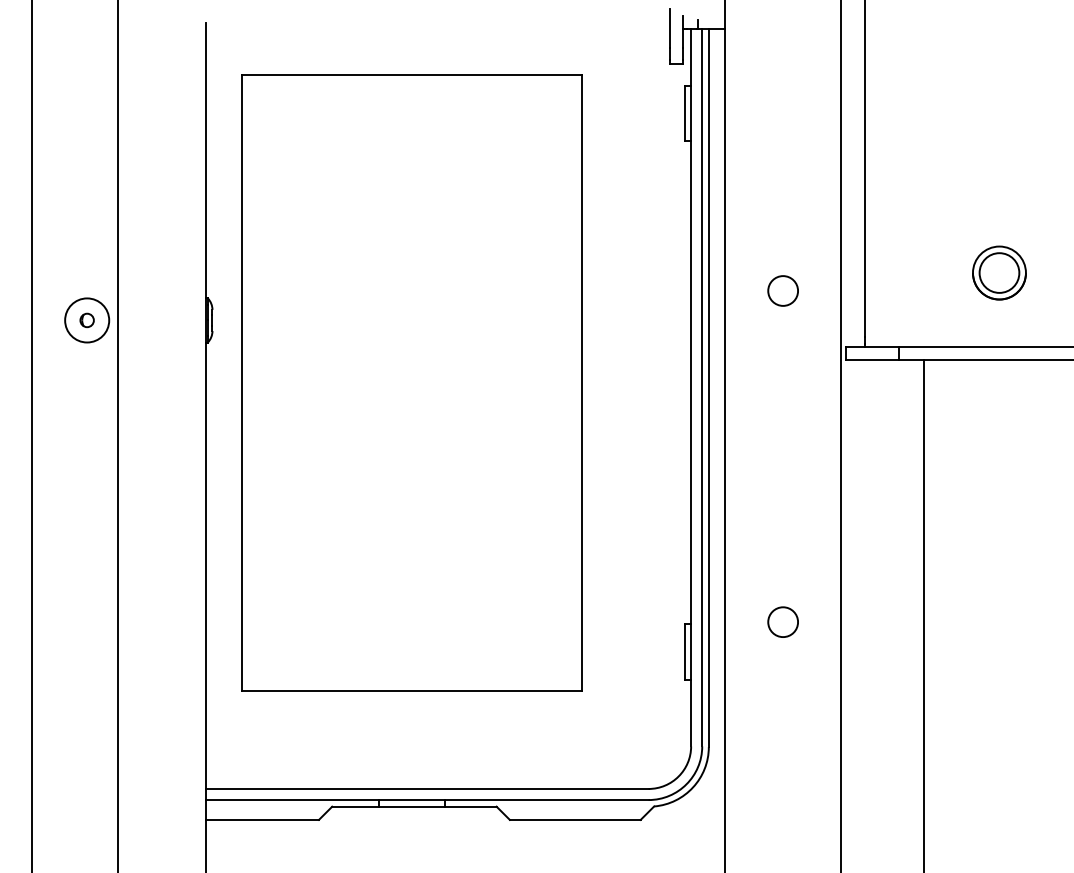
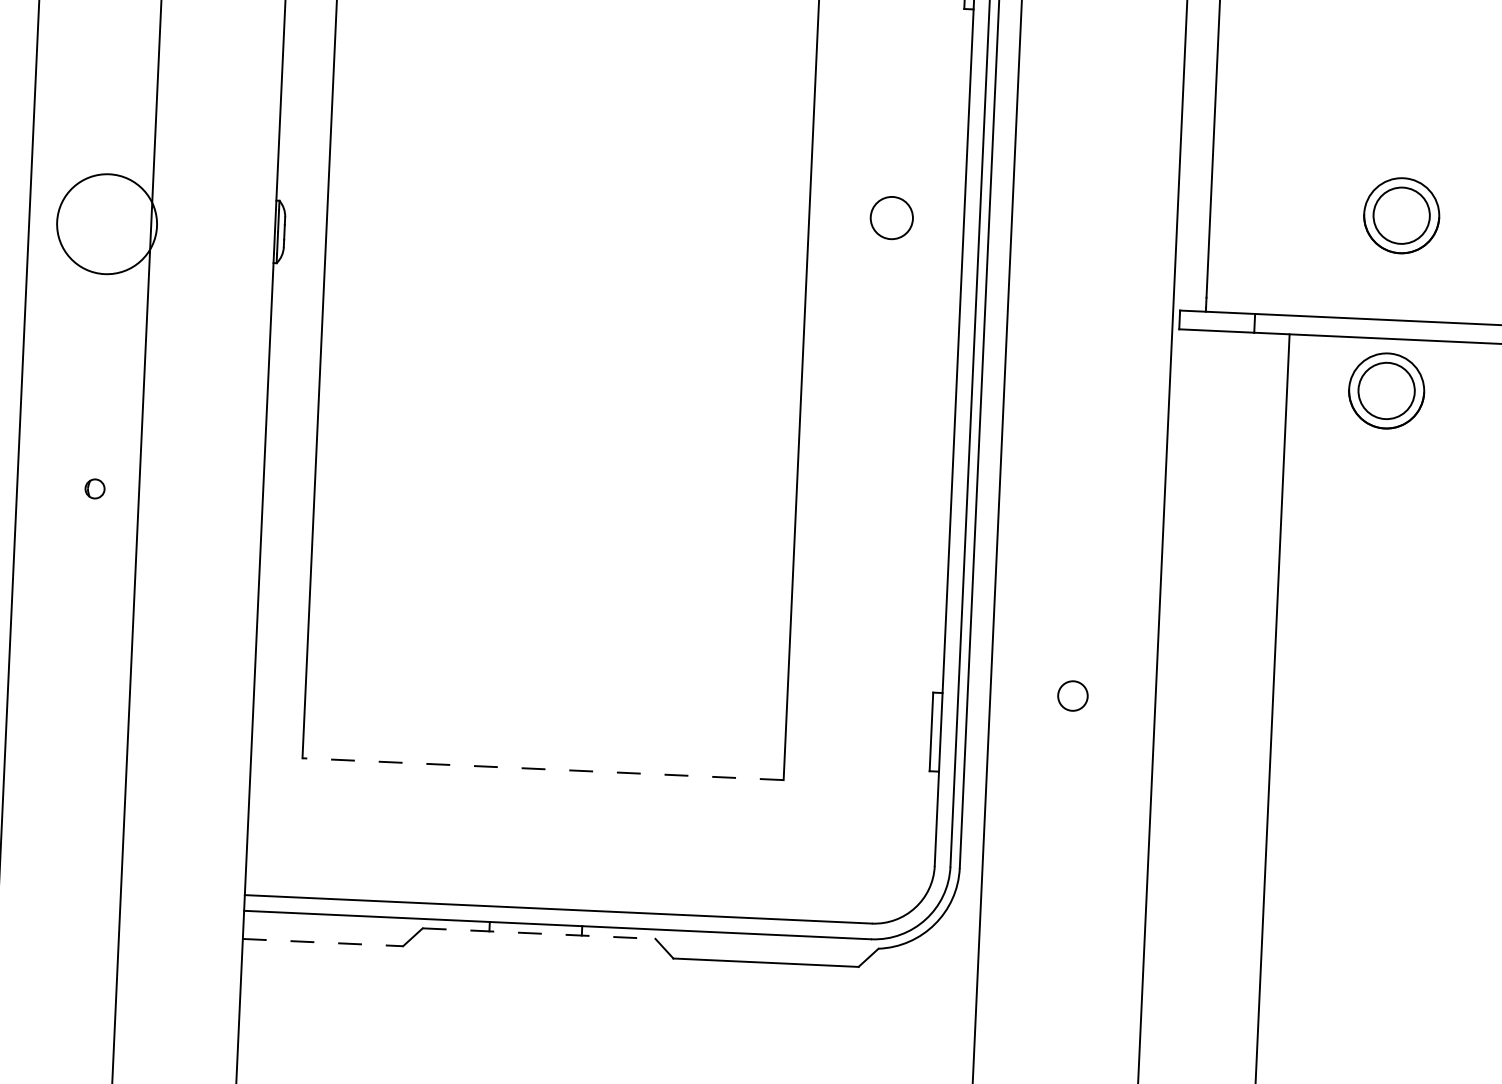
circle: (782, 290) -> (890, 217), moved
part: (86, 320) -> (94, 488), moved
circle: (87, 320) -> (107, 224), size x1.6
part: (994, 396) -> (1386, 390), added
circle: (782, 621) -> (1072, 695), size x0.7
line: (411, 690) -> (542, 768), solid -> dashed
line: (414, 806) -> (539, 933), solid -> dashed
line: (262, 819) -> (323, 942), solid -> dashed

